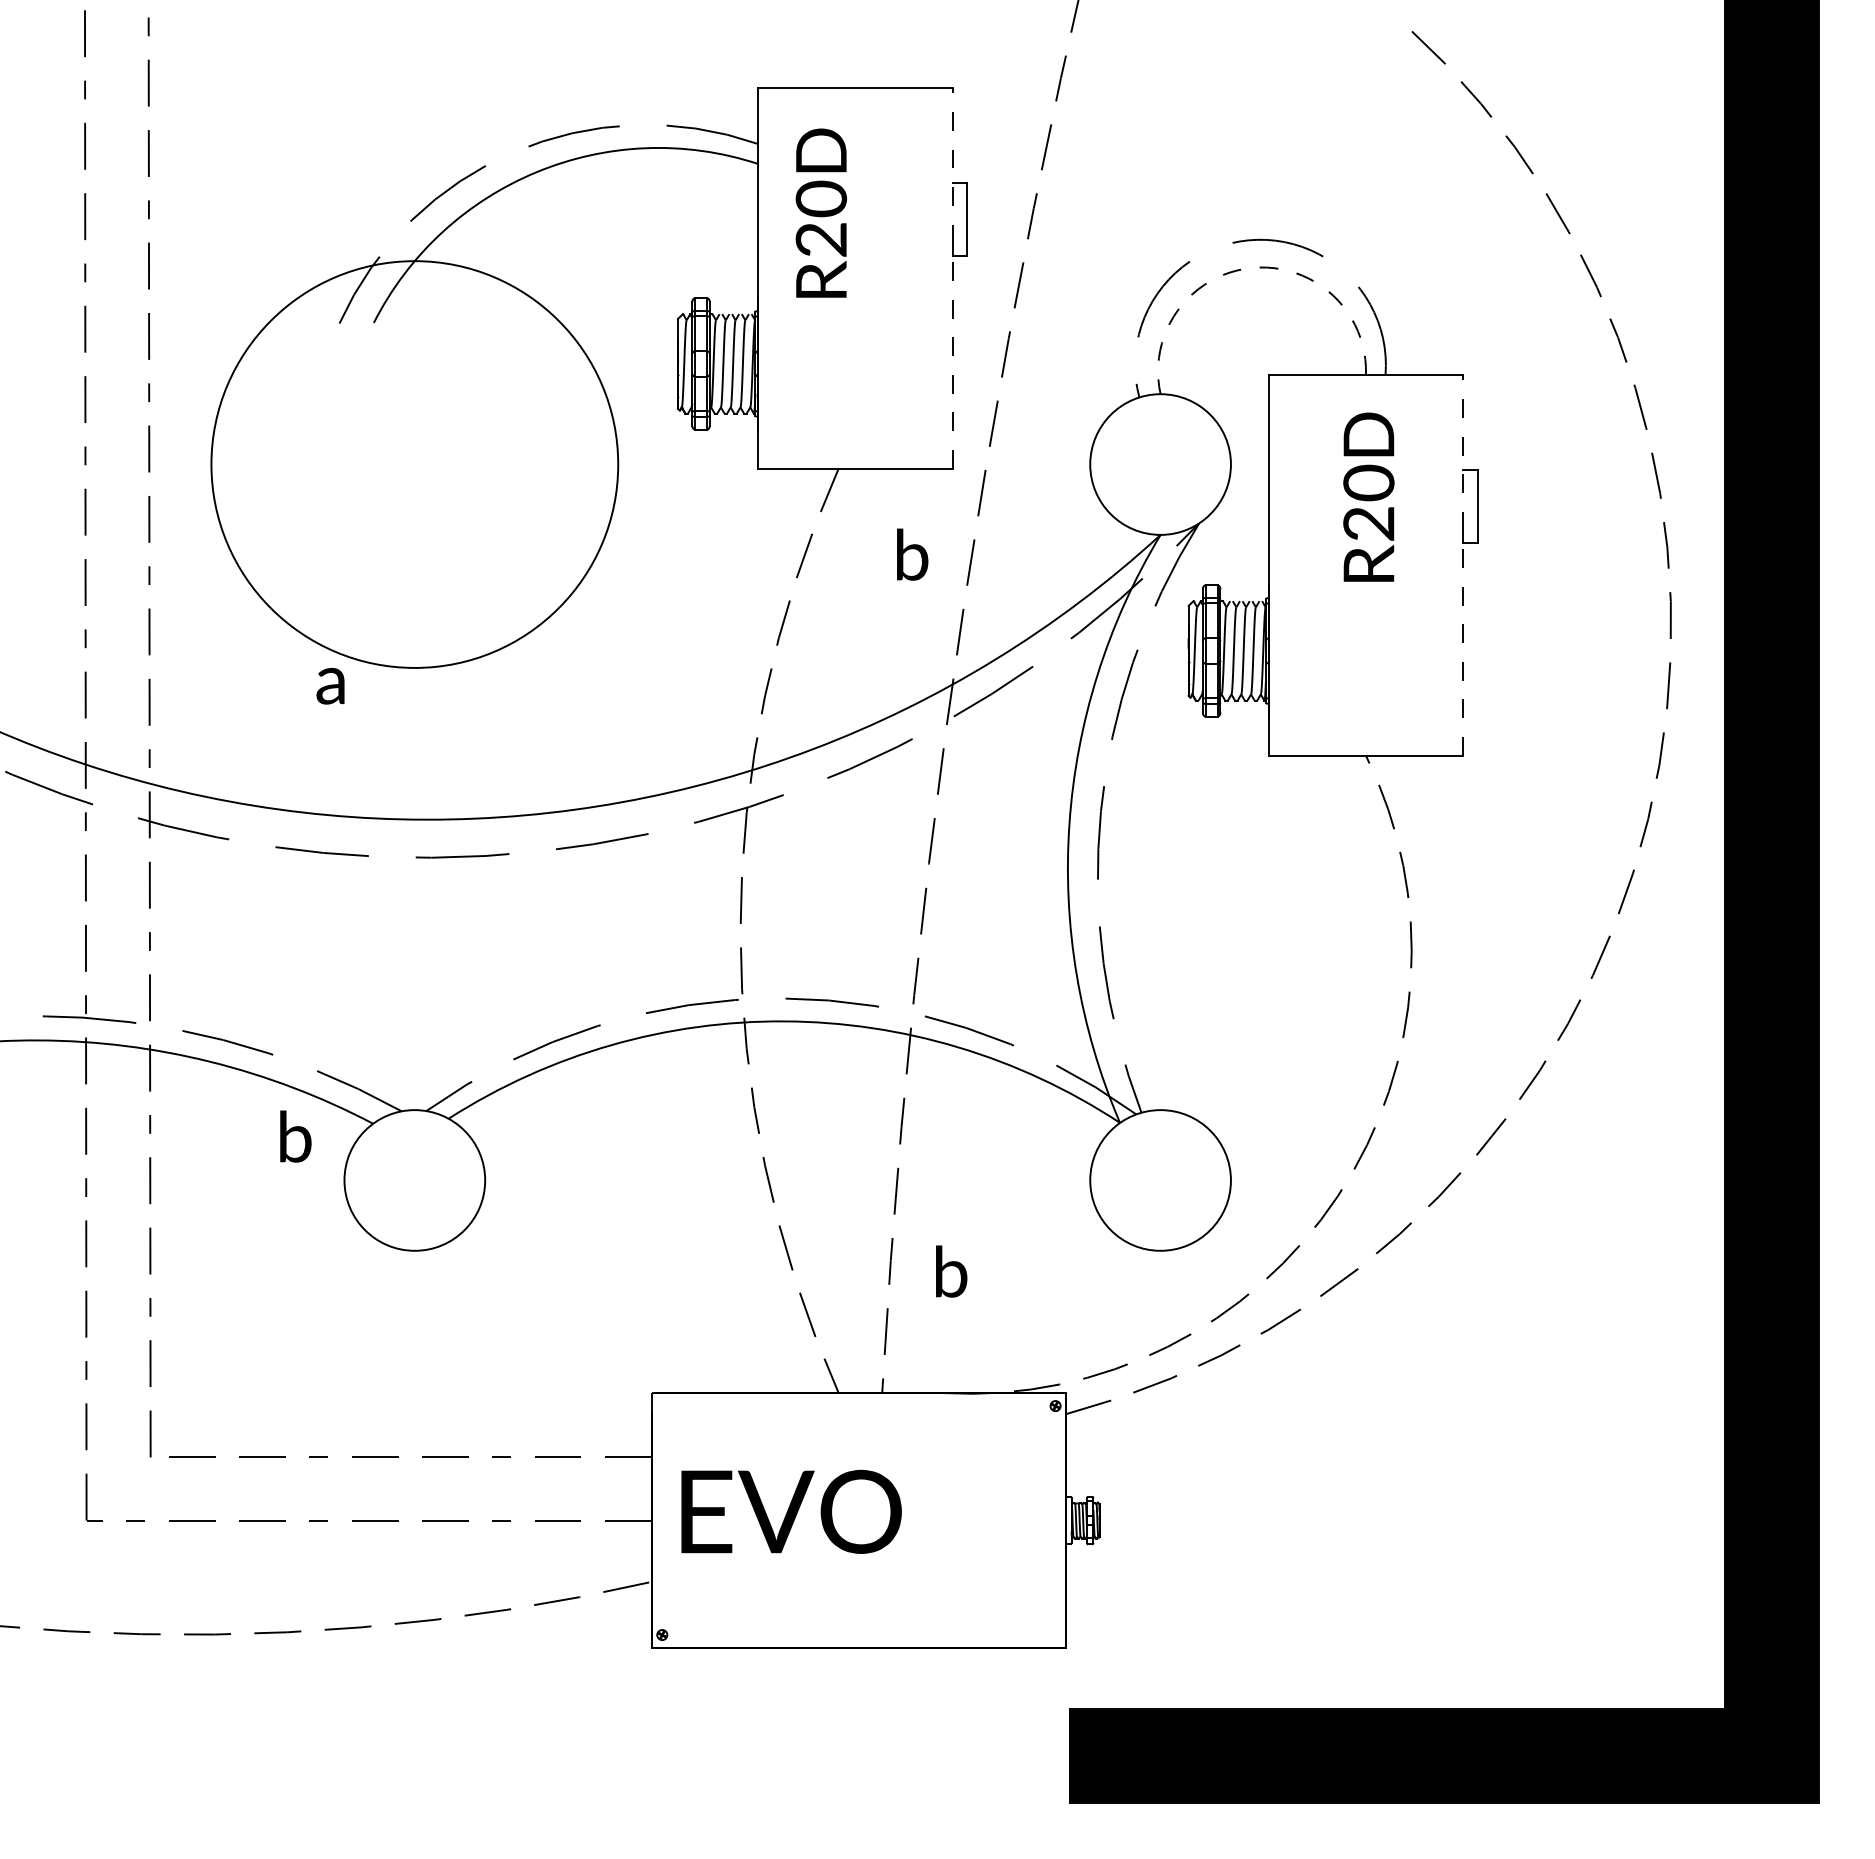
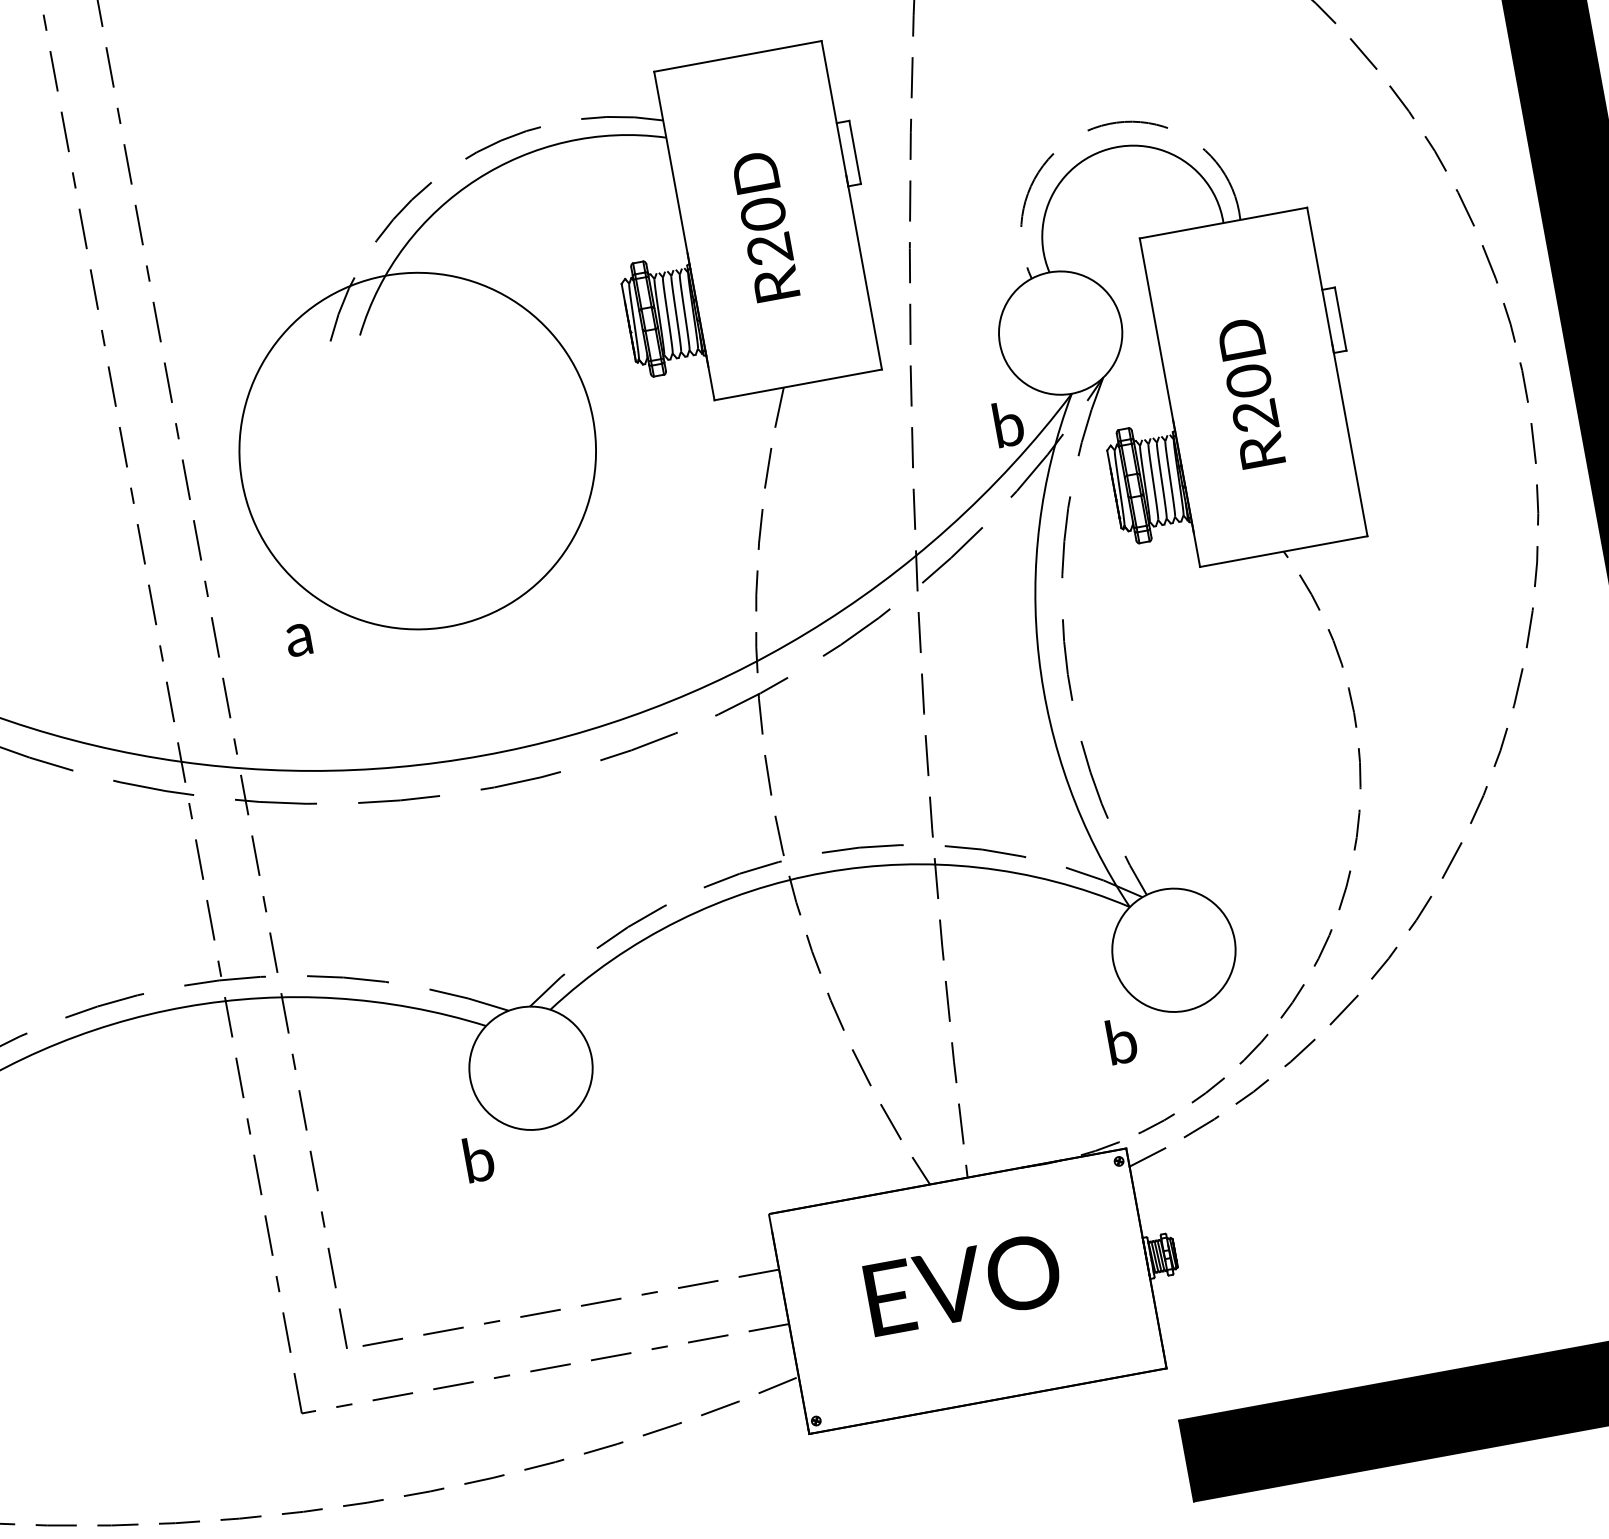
text: (820, 212) -> (764, 226), moved
arc: (1252, 267) -> (1108, 148), dashed -> solid
line: (952, 278) -> (851, 205), dashed -> solid
text: (1368, 496) -> (1250, 392), moved
text: (912, 554) -> (1008, 423), moved
line: (1463, 565) -> (1337, 372), dashed -> solid
text: (330, 686) -> (298, 640), moved
text: (295, 1136) -> (478, 1159), moved
text: (951, 1271) -> (1121, 1040), moved
text: (791, 1511) -> (963, 1283), moved

